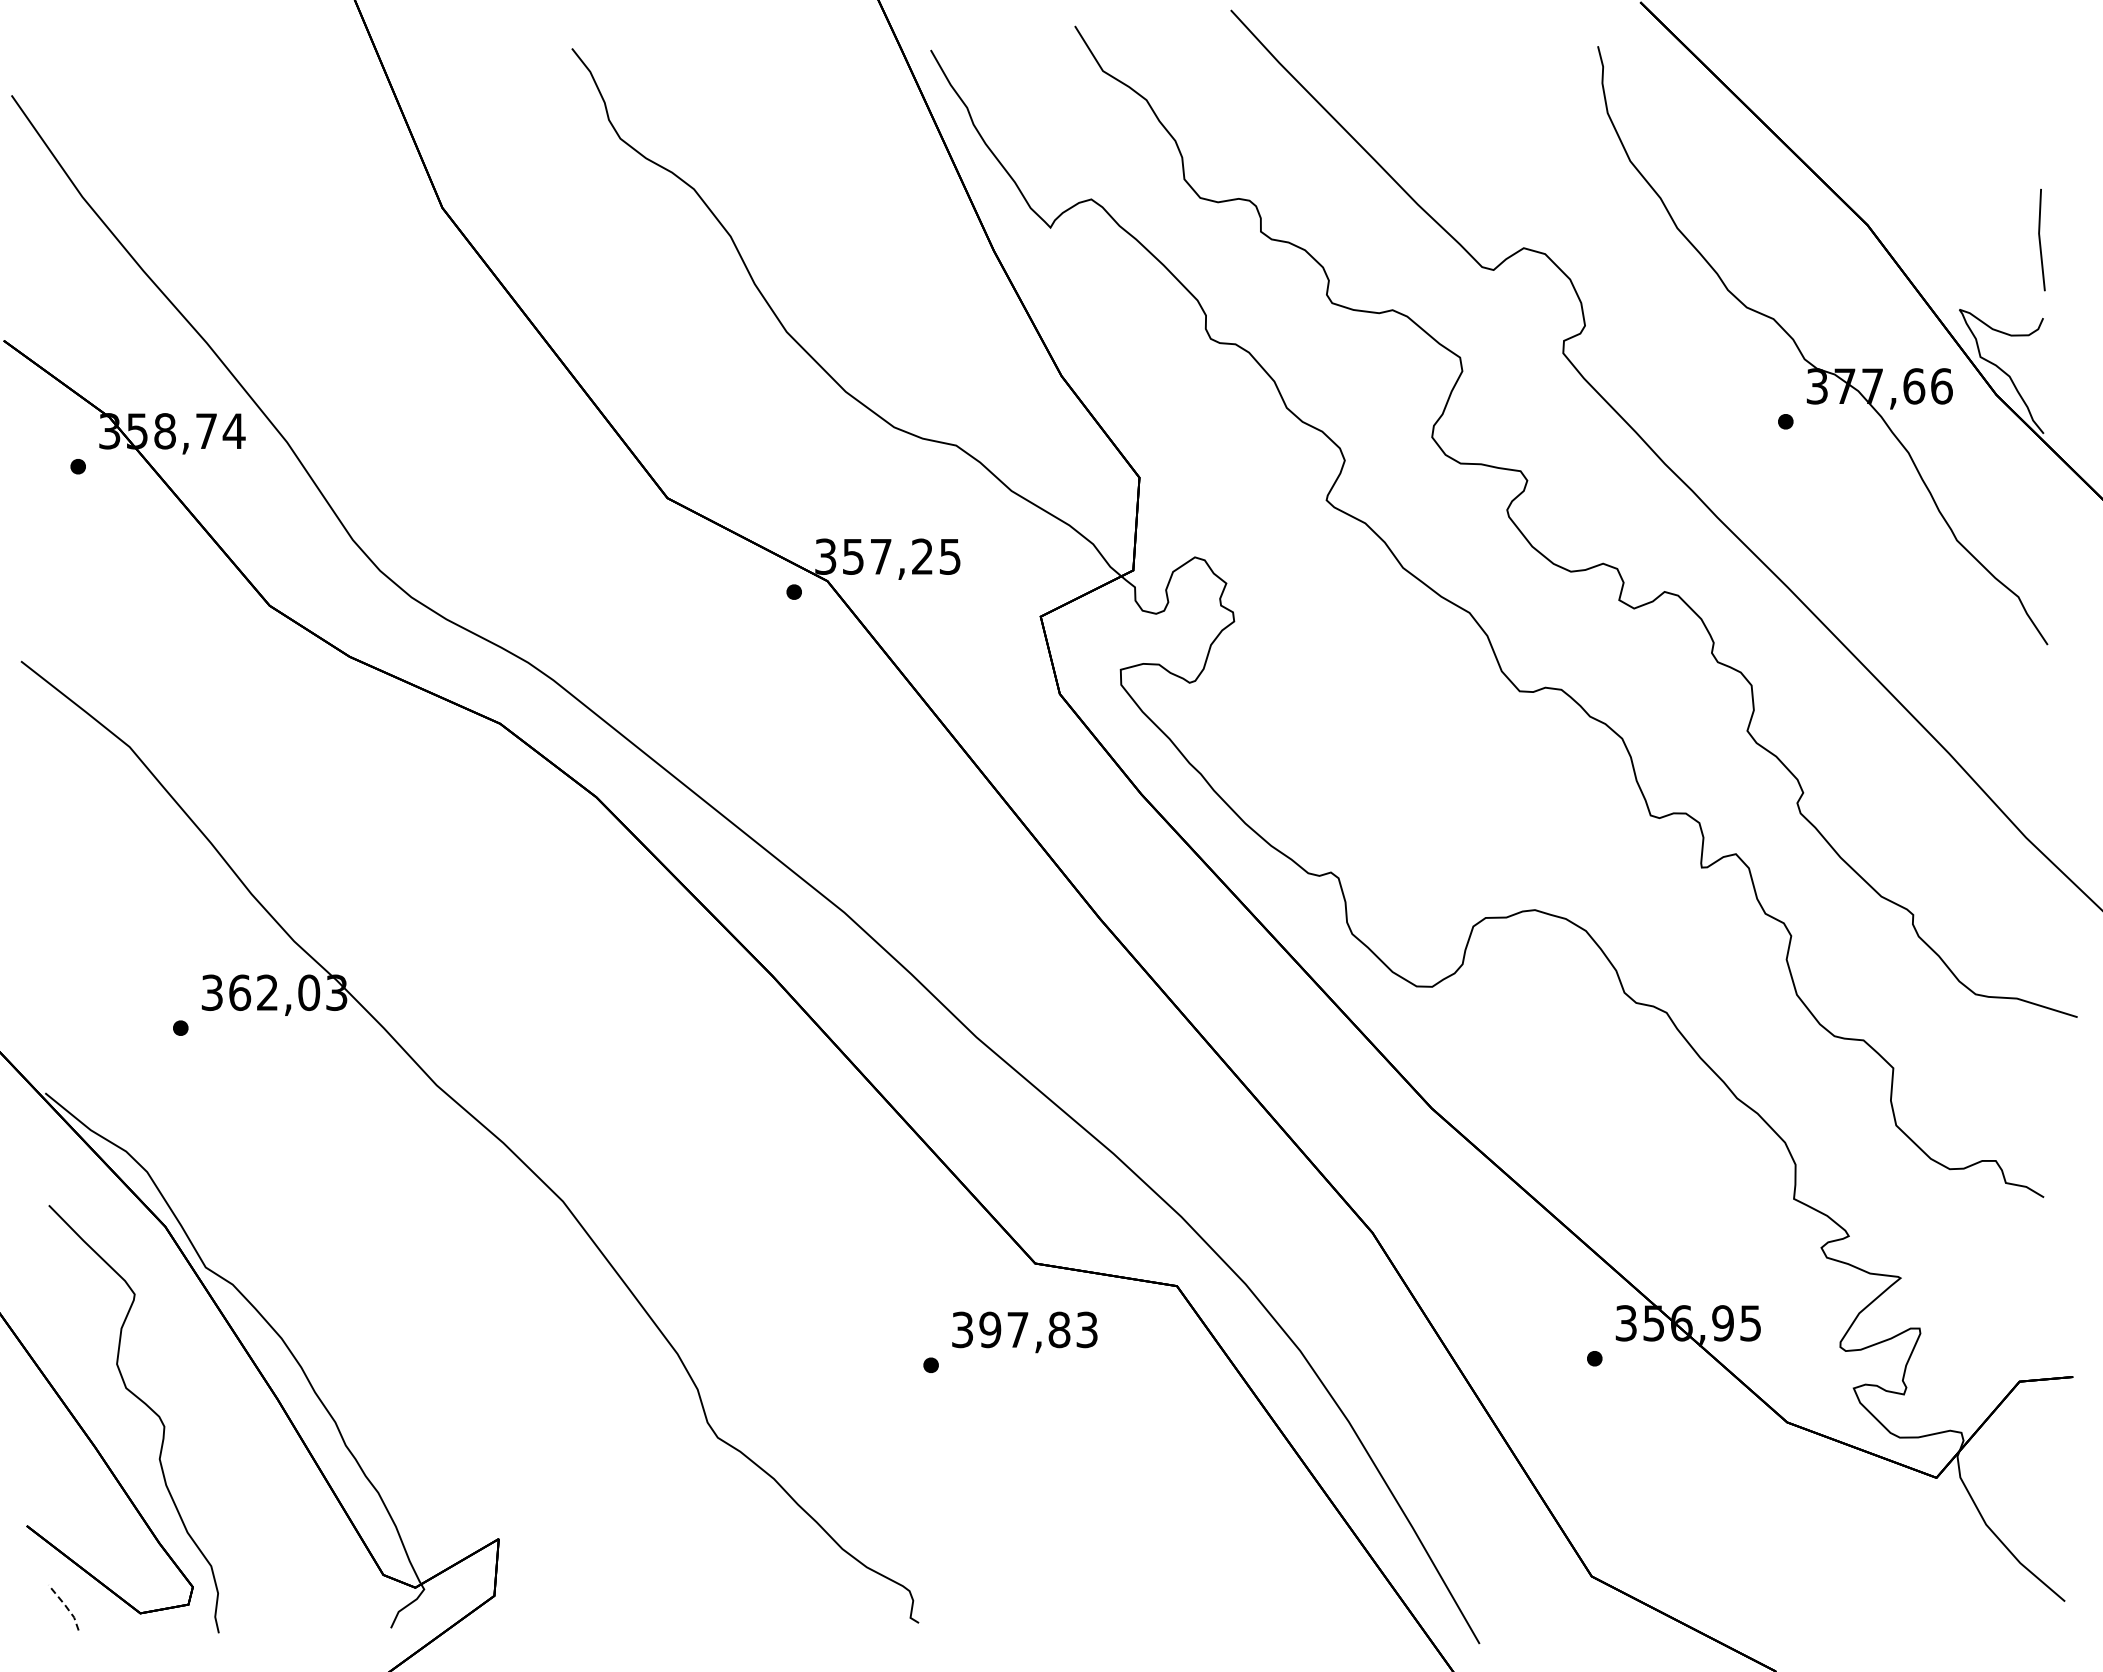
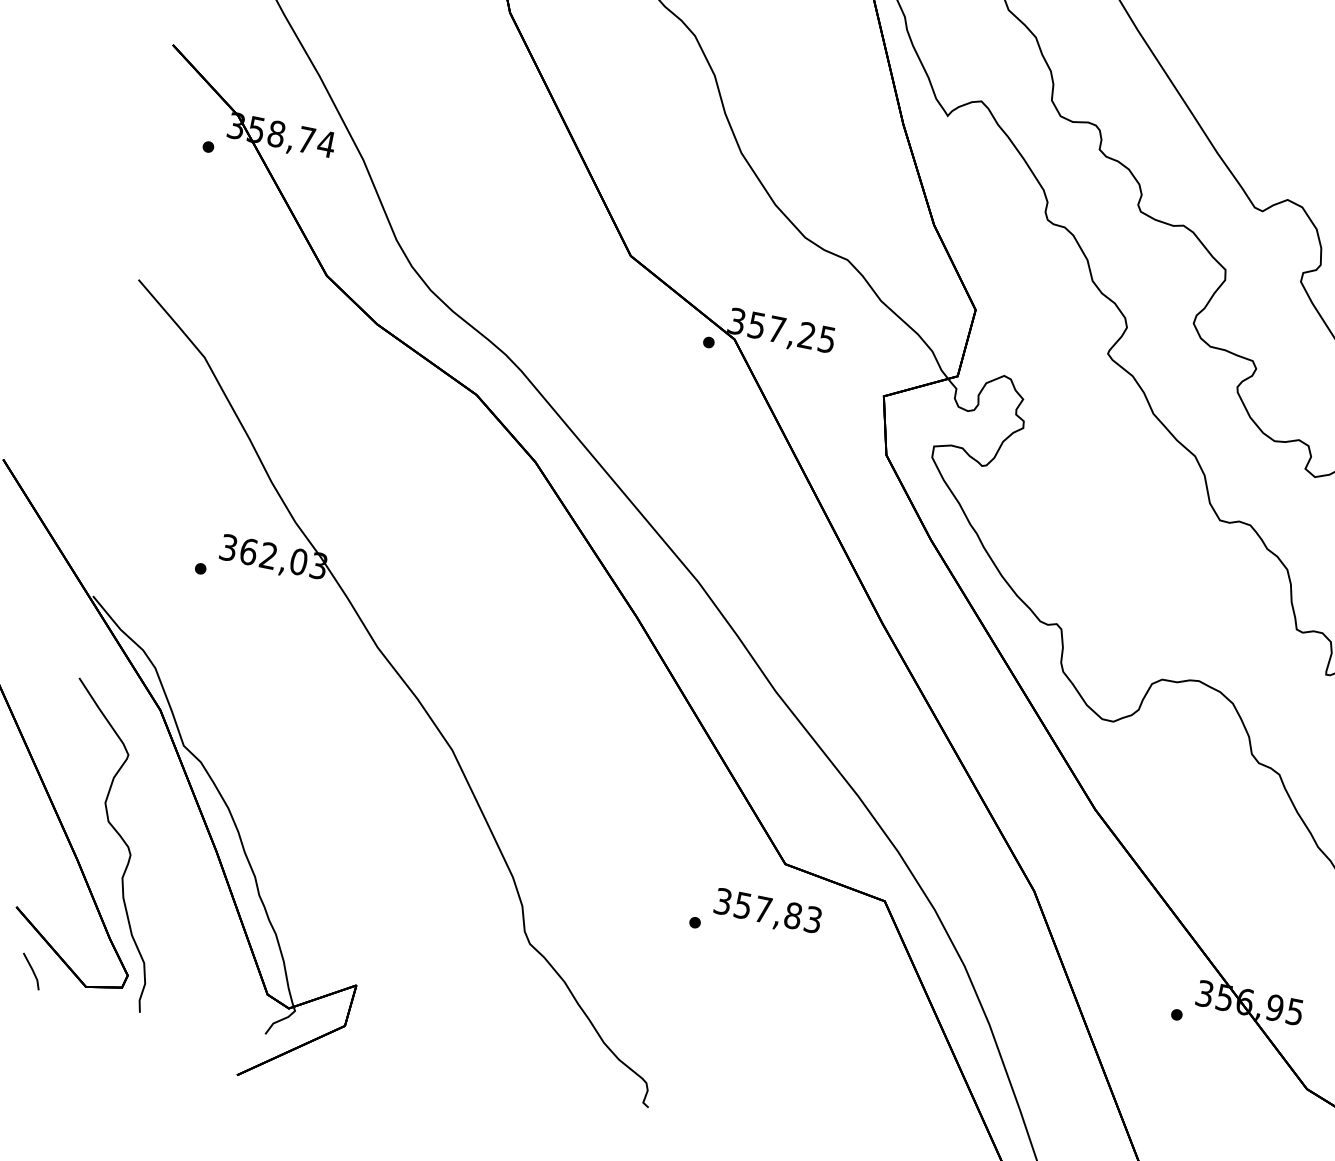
text: (990, 1329) -> (743, 905), 397,83 -> 357,83
line: (66, 1606) -> (33, 971), dashed -> solid

